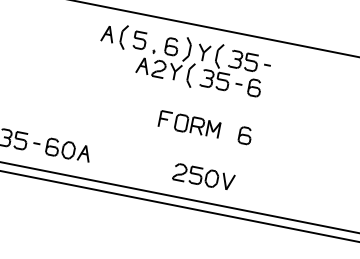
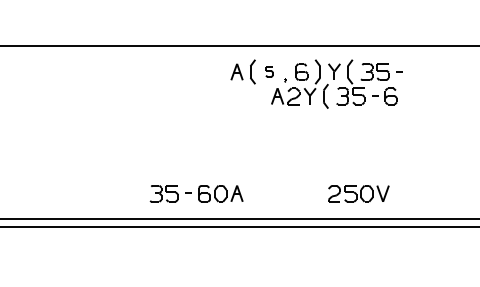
part: (140, 39) -> (269, 71), size x0.6
part: (189, 124) -> (334, 144), removed
part: (244, 135) -> (390, 144), removed

